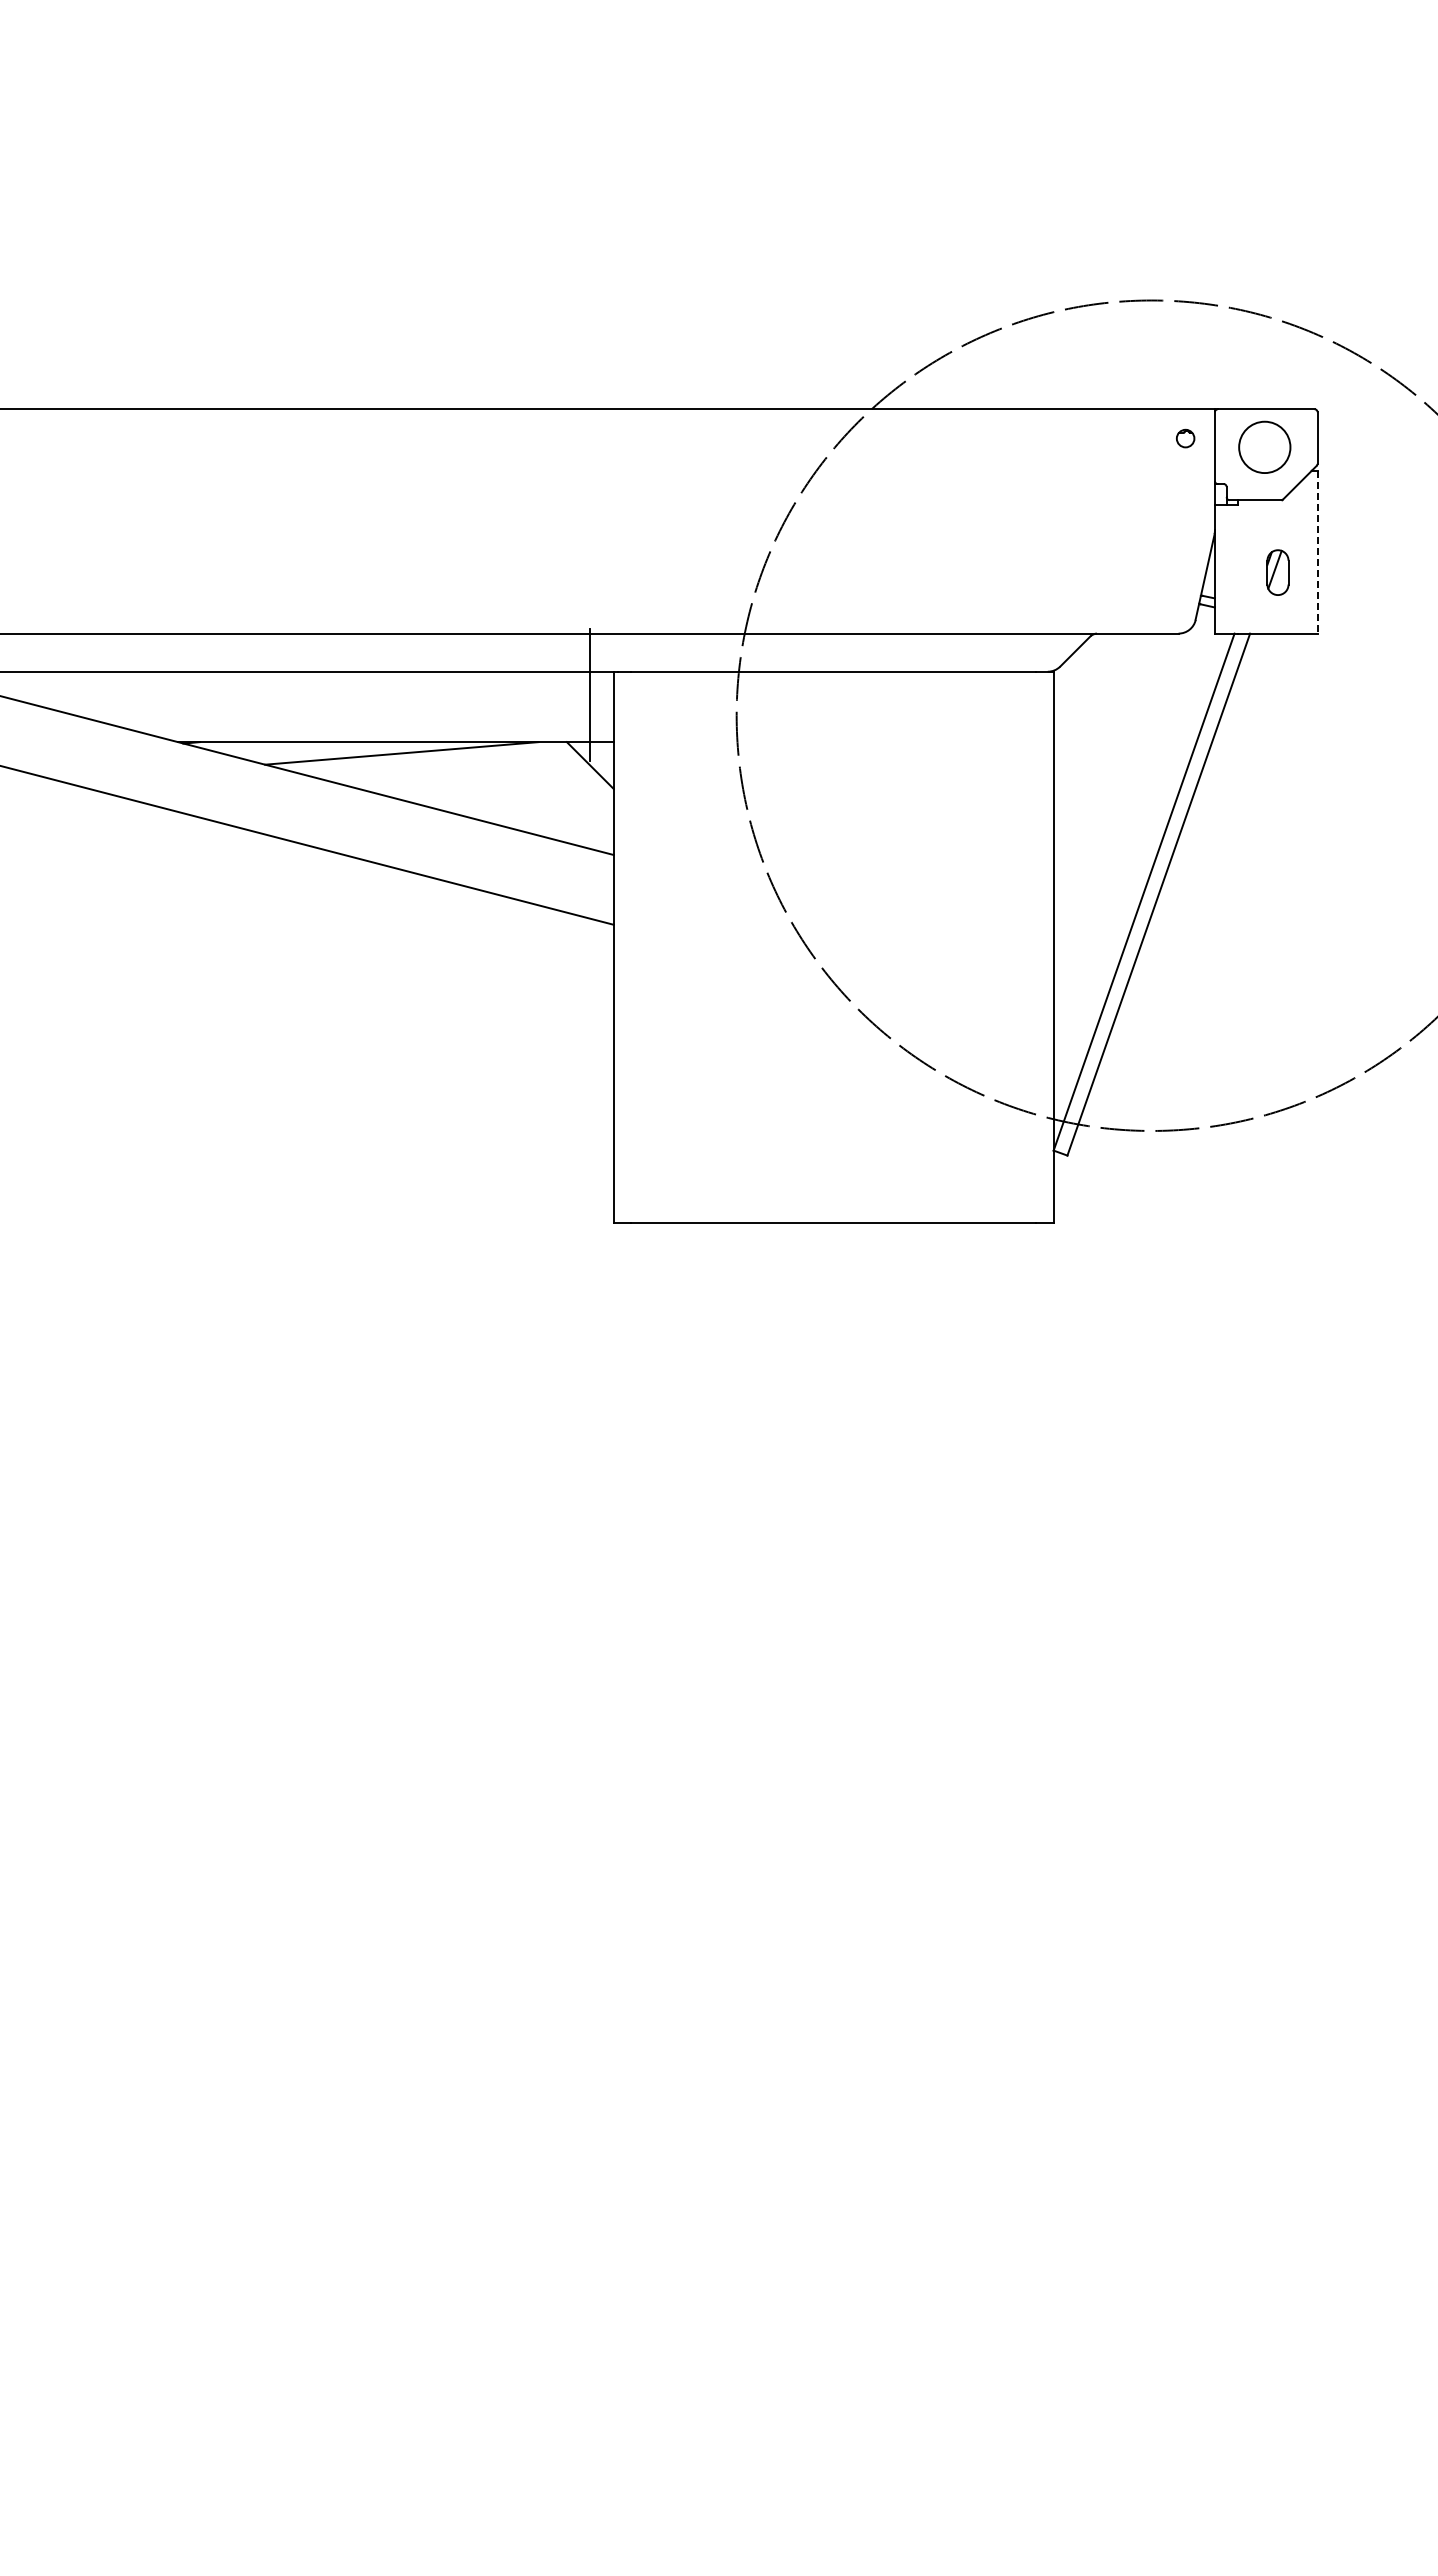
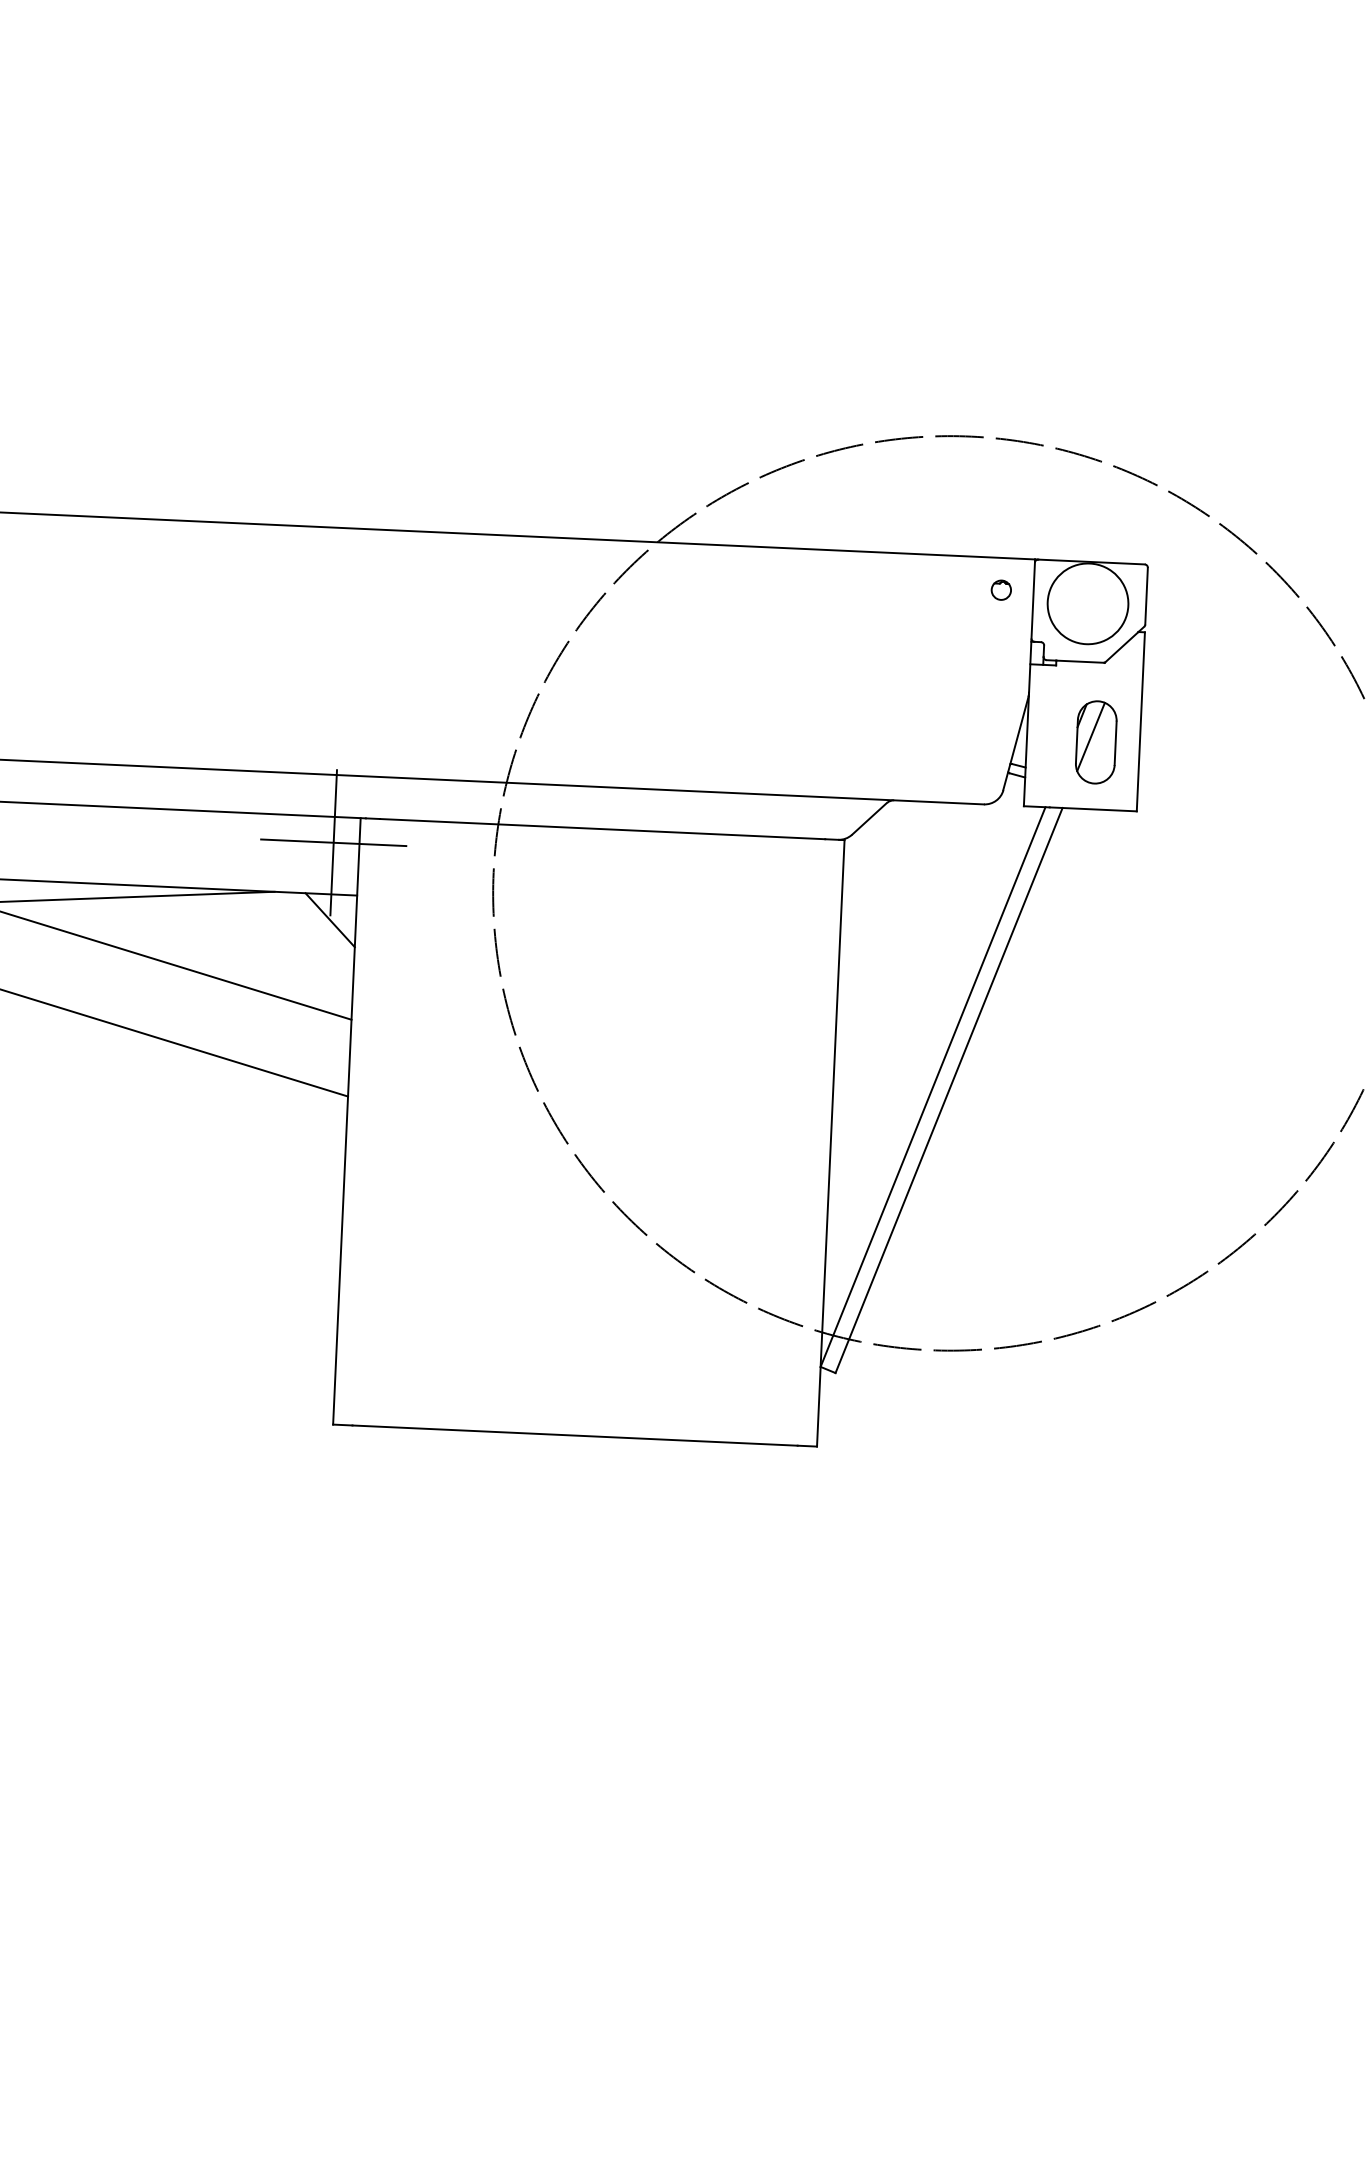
circle: (1264, 447) -> (1087, 603), size x1.43
line: (1317, 552) -> (1140, 722), dashed -> solid
part: (1277, 572) -> (1095, 742), size x1.67
line: (590, 695) -> (333, 843), added

